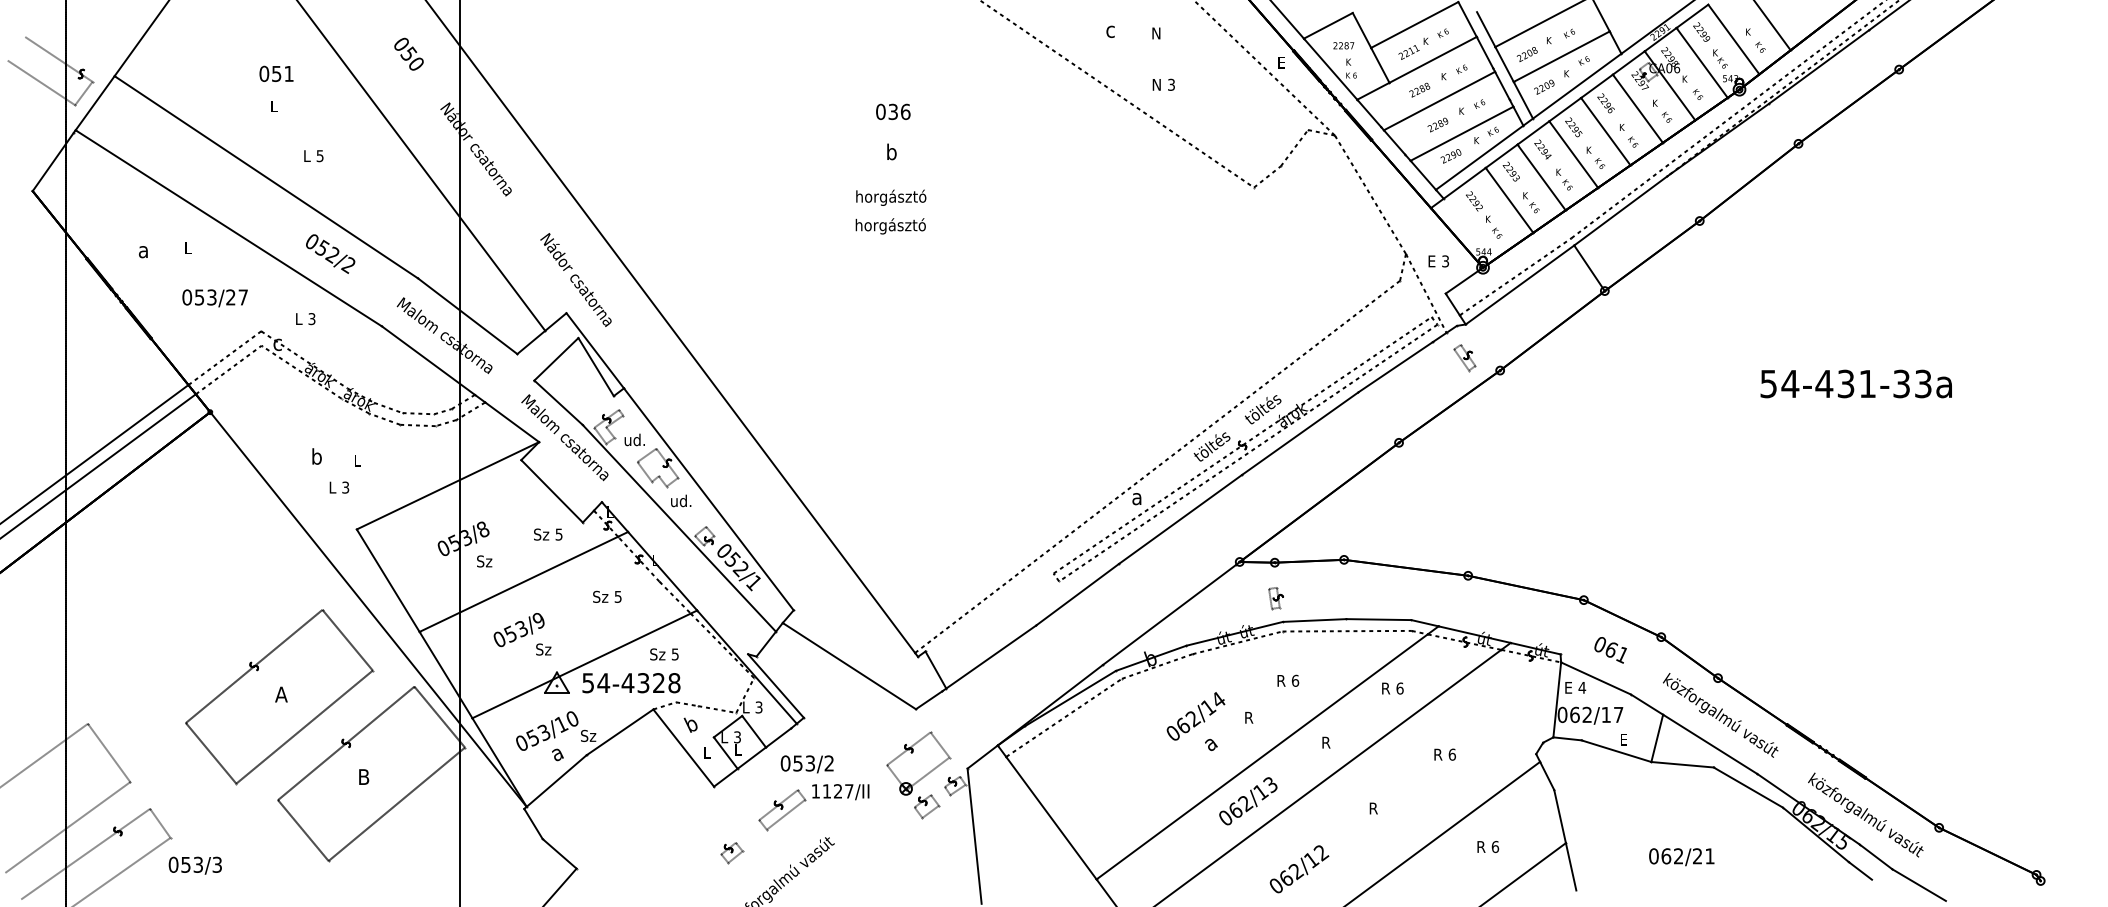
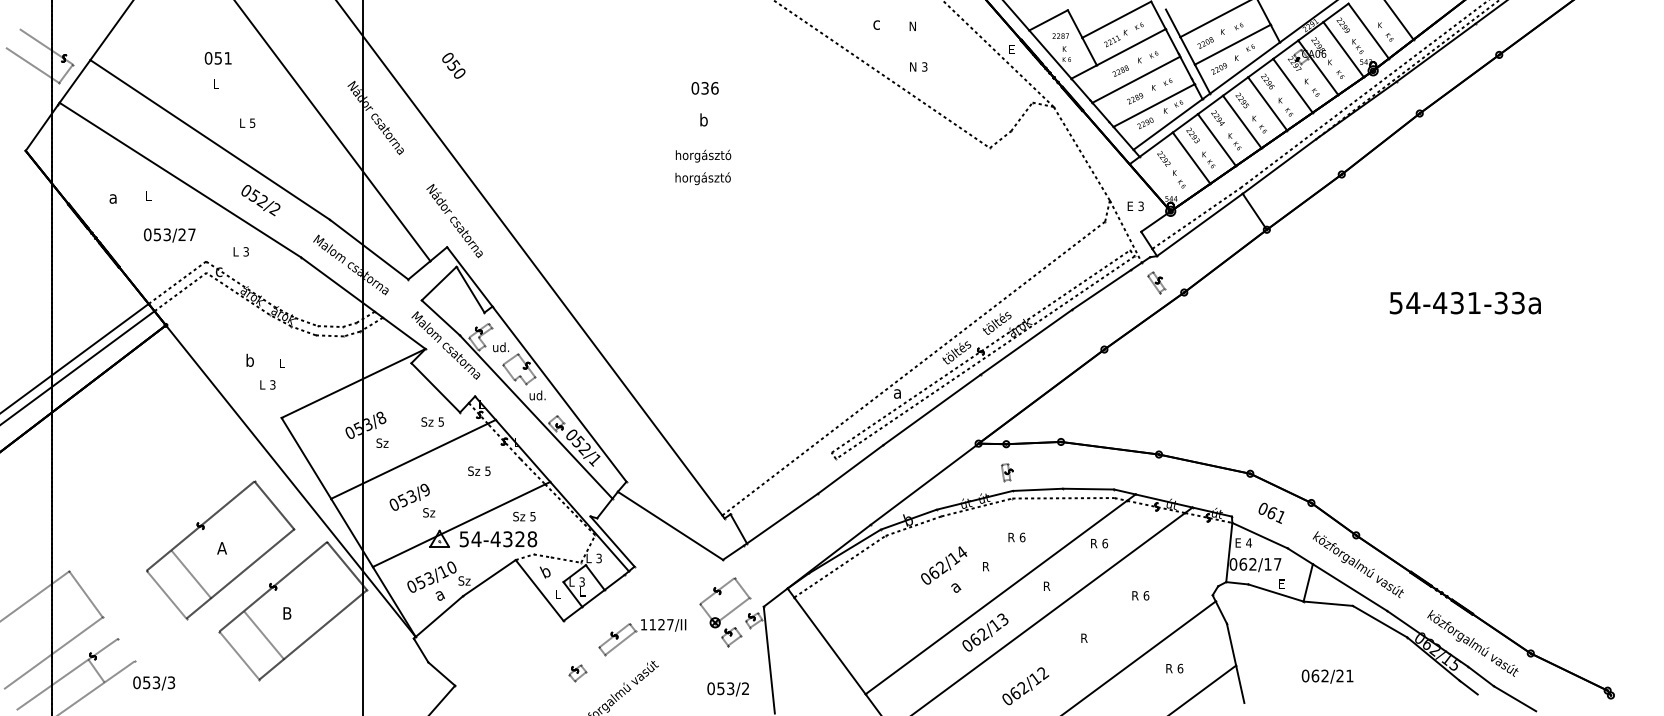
text: (408, 53) -> (453, 65), moved
line: (211, 753) -> (191, 574), moved
text: (806, 764) -> (727, 689), moved
line: (160, 822) -> (96, 670), moved
line: (303, 830) -> (264, 635), moved

